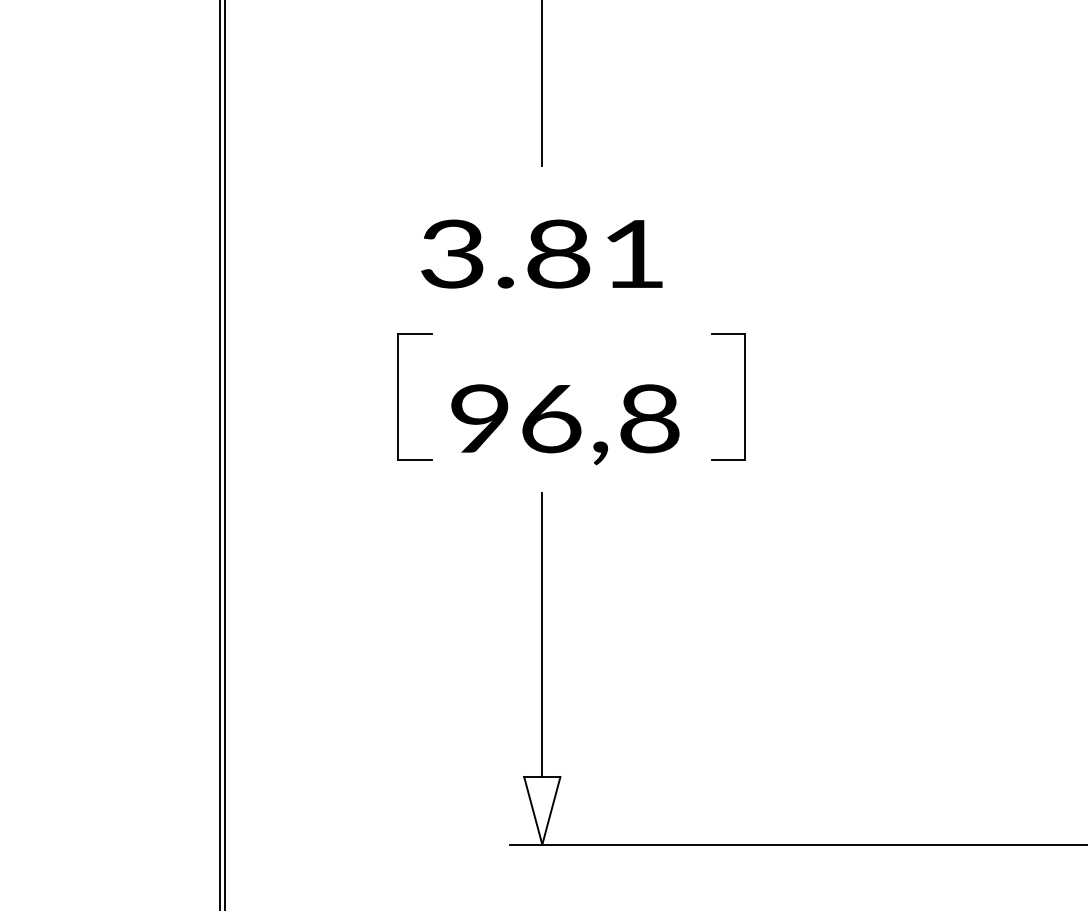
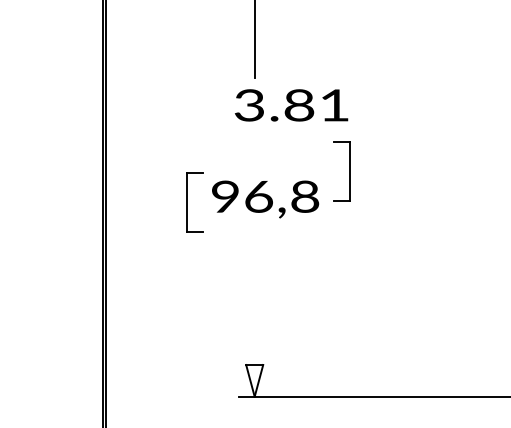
text: (541, 254) -> (291, 105), moved
part: (399, 396) -> (187, 202), moved
part: (744, 396) -> (349, 171), moved
line: (541, 635) -> (254, 298), removed

